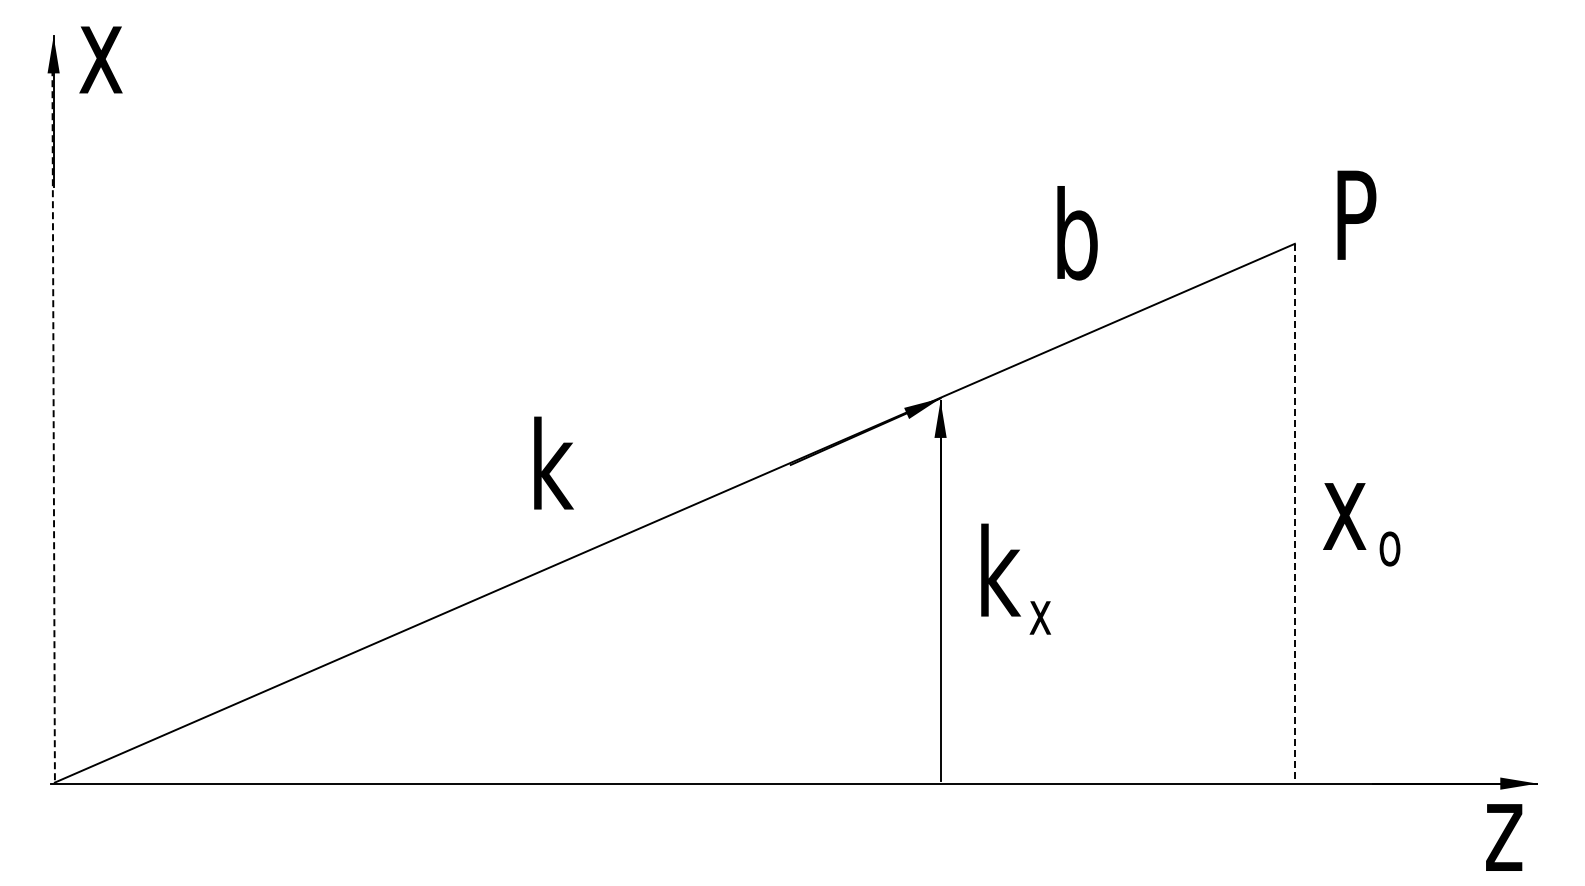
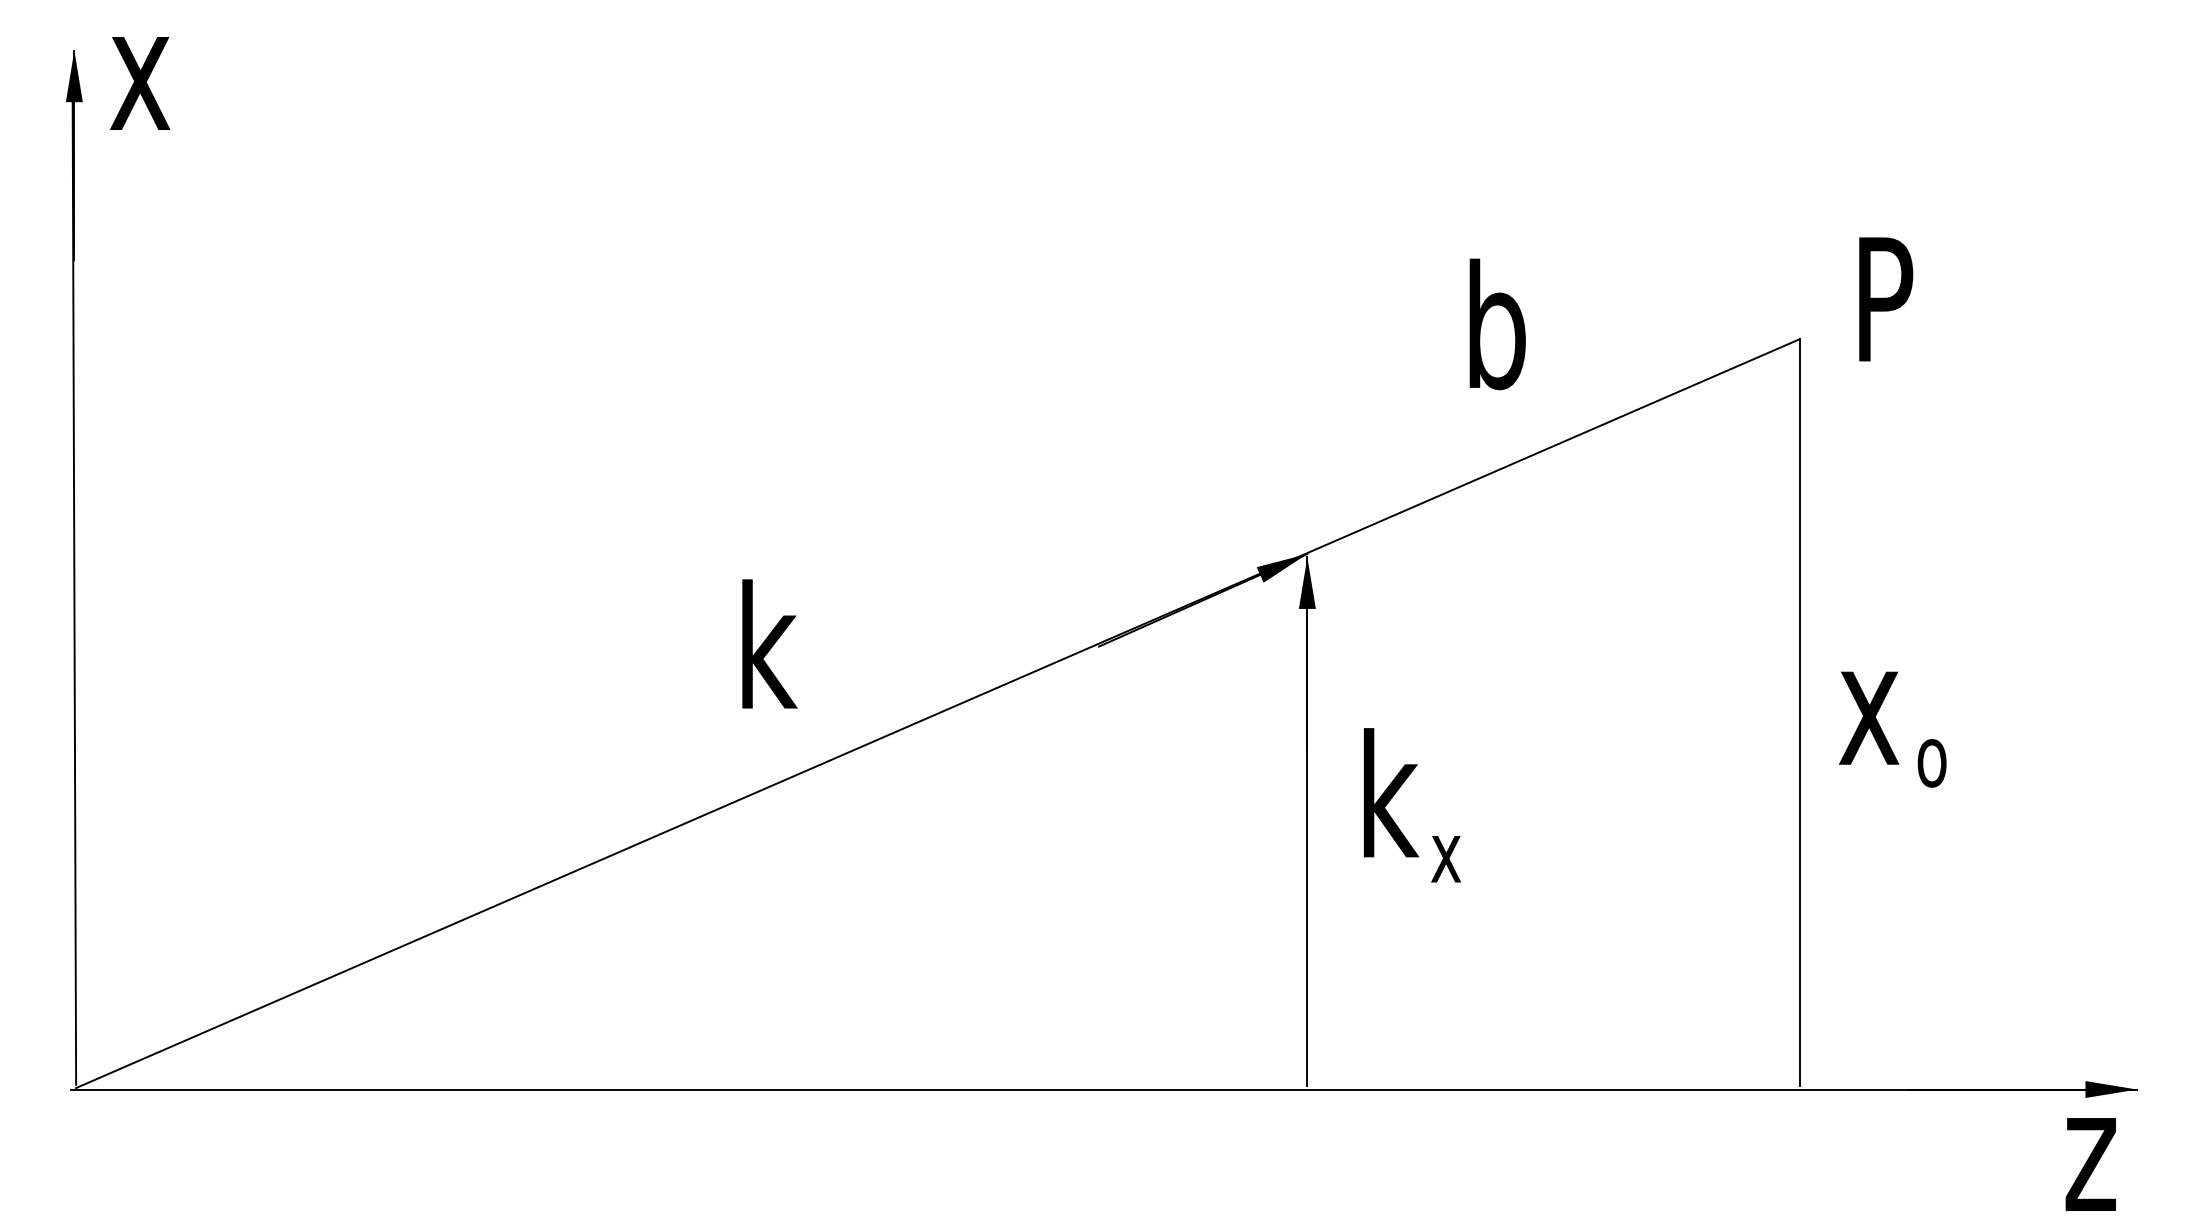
line: (53, 425) -> (74, 591), dashed -> solid
line: (1294, 512) -> (1799, 712), dashed -> solid

